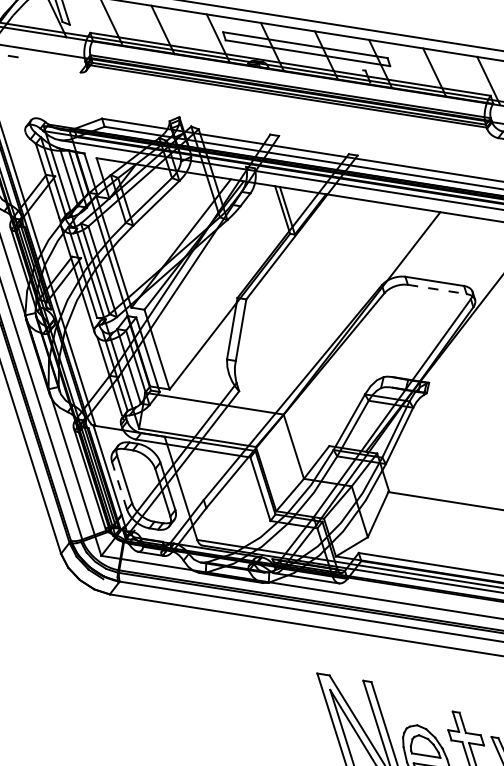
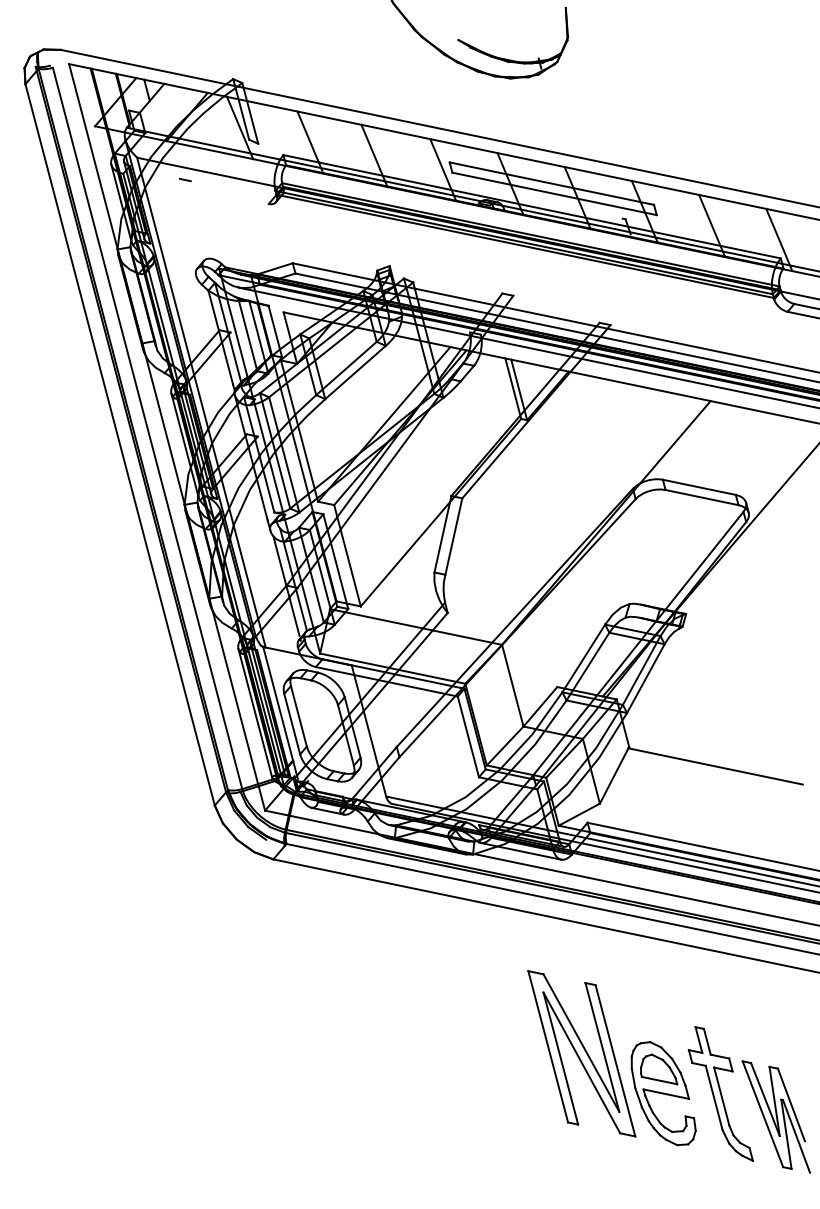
line: (437, 289) -> (702, 497), dashed -> solid
line: (119, 485) -> (292, 723), dashed -> solid

